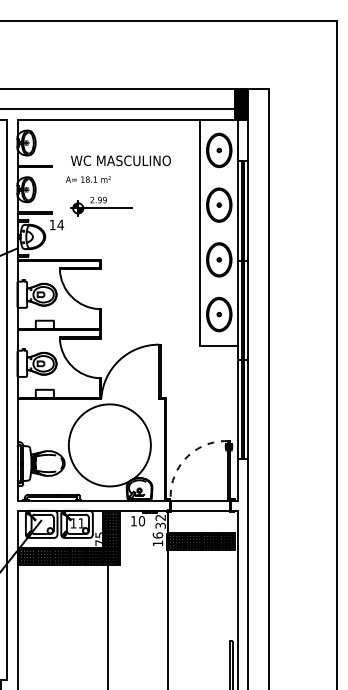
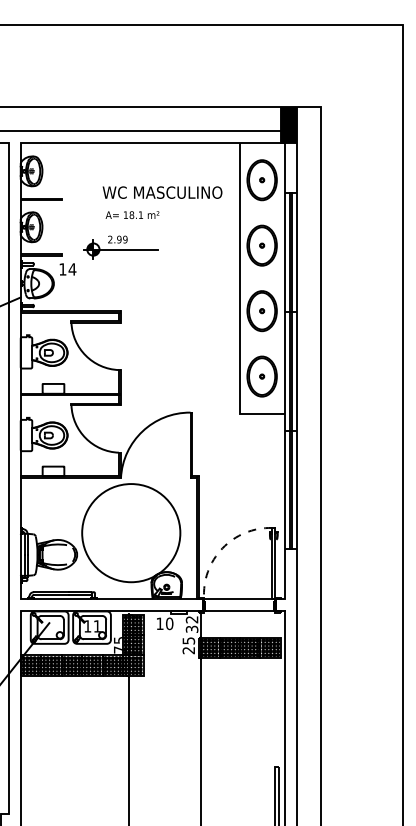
text: (120, 160) -> (162, 192), moved
text: (88, 179) -> (132, 214), moved
text: (157, 539) -> (188, 645), 16 -> 25

